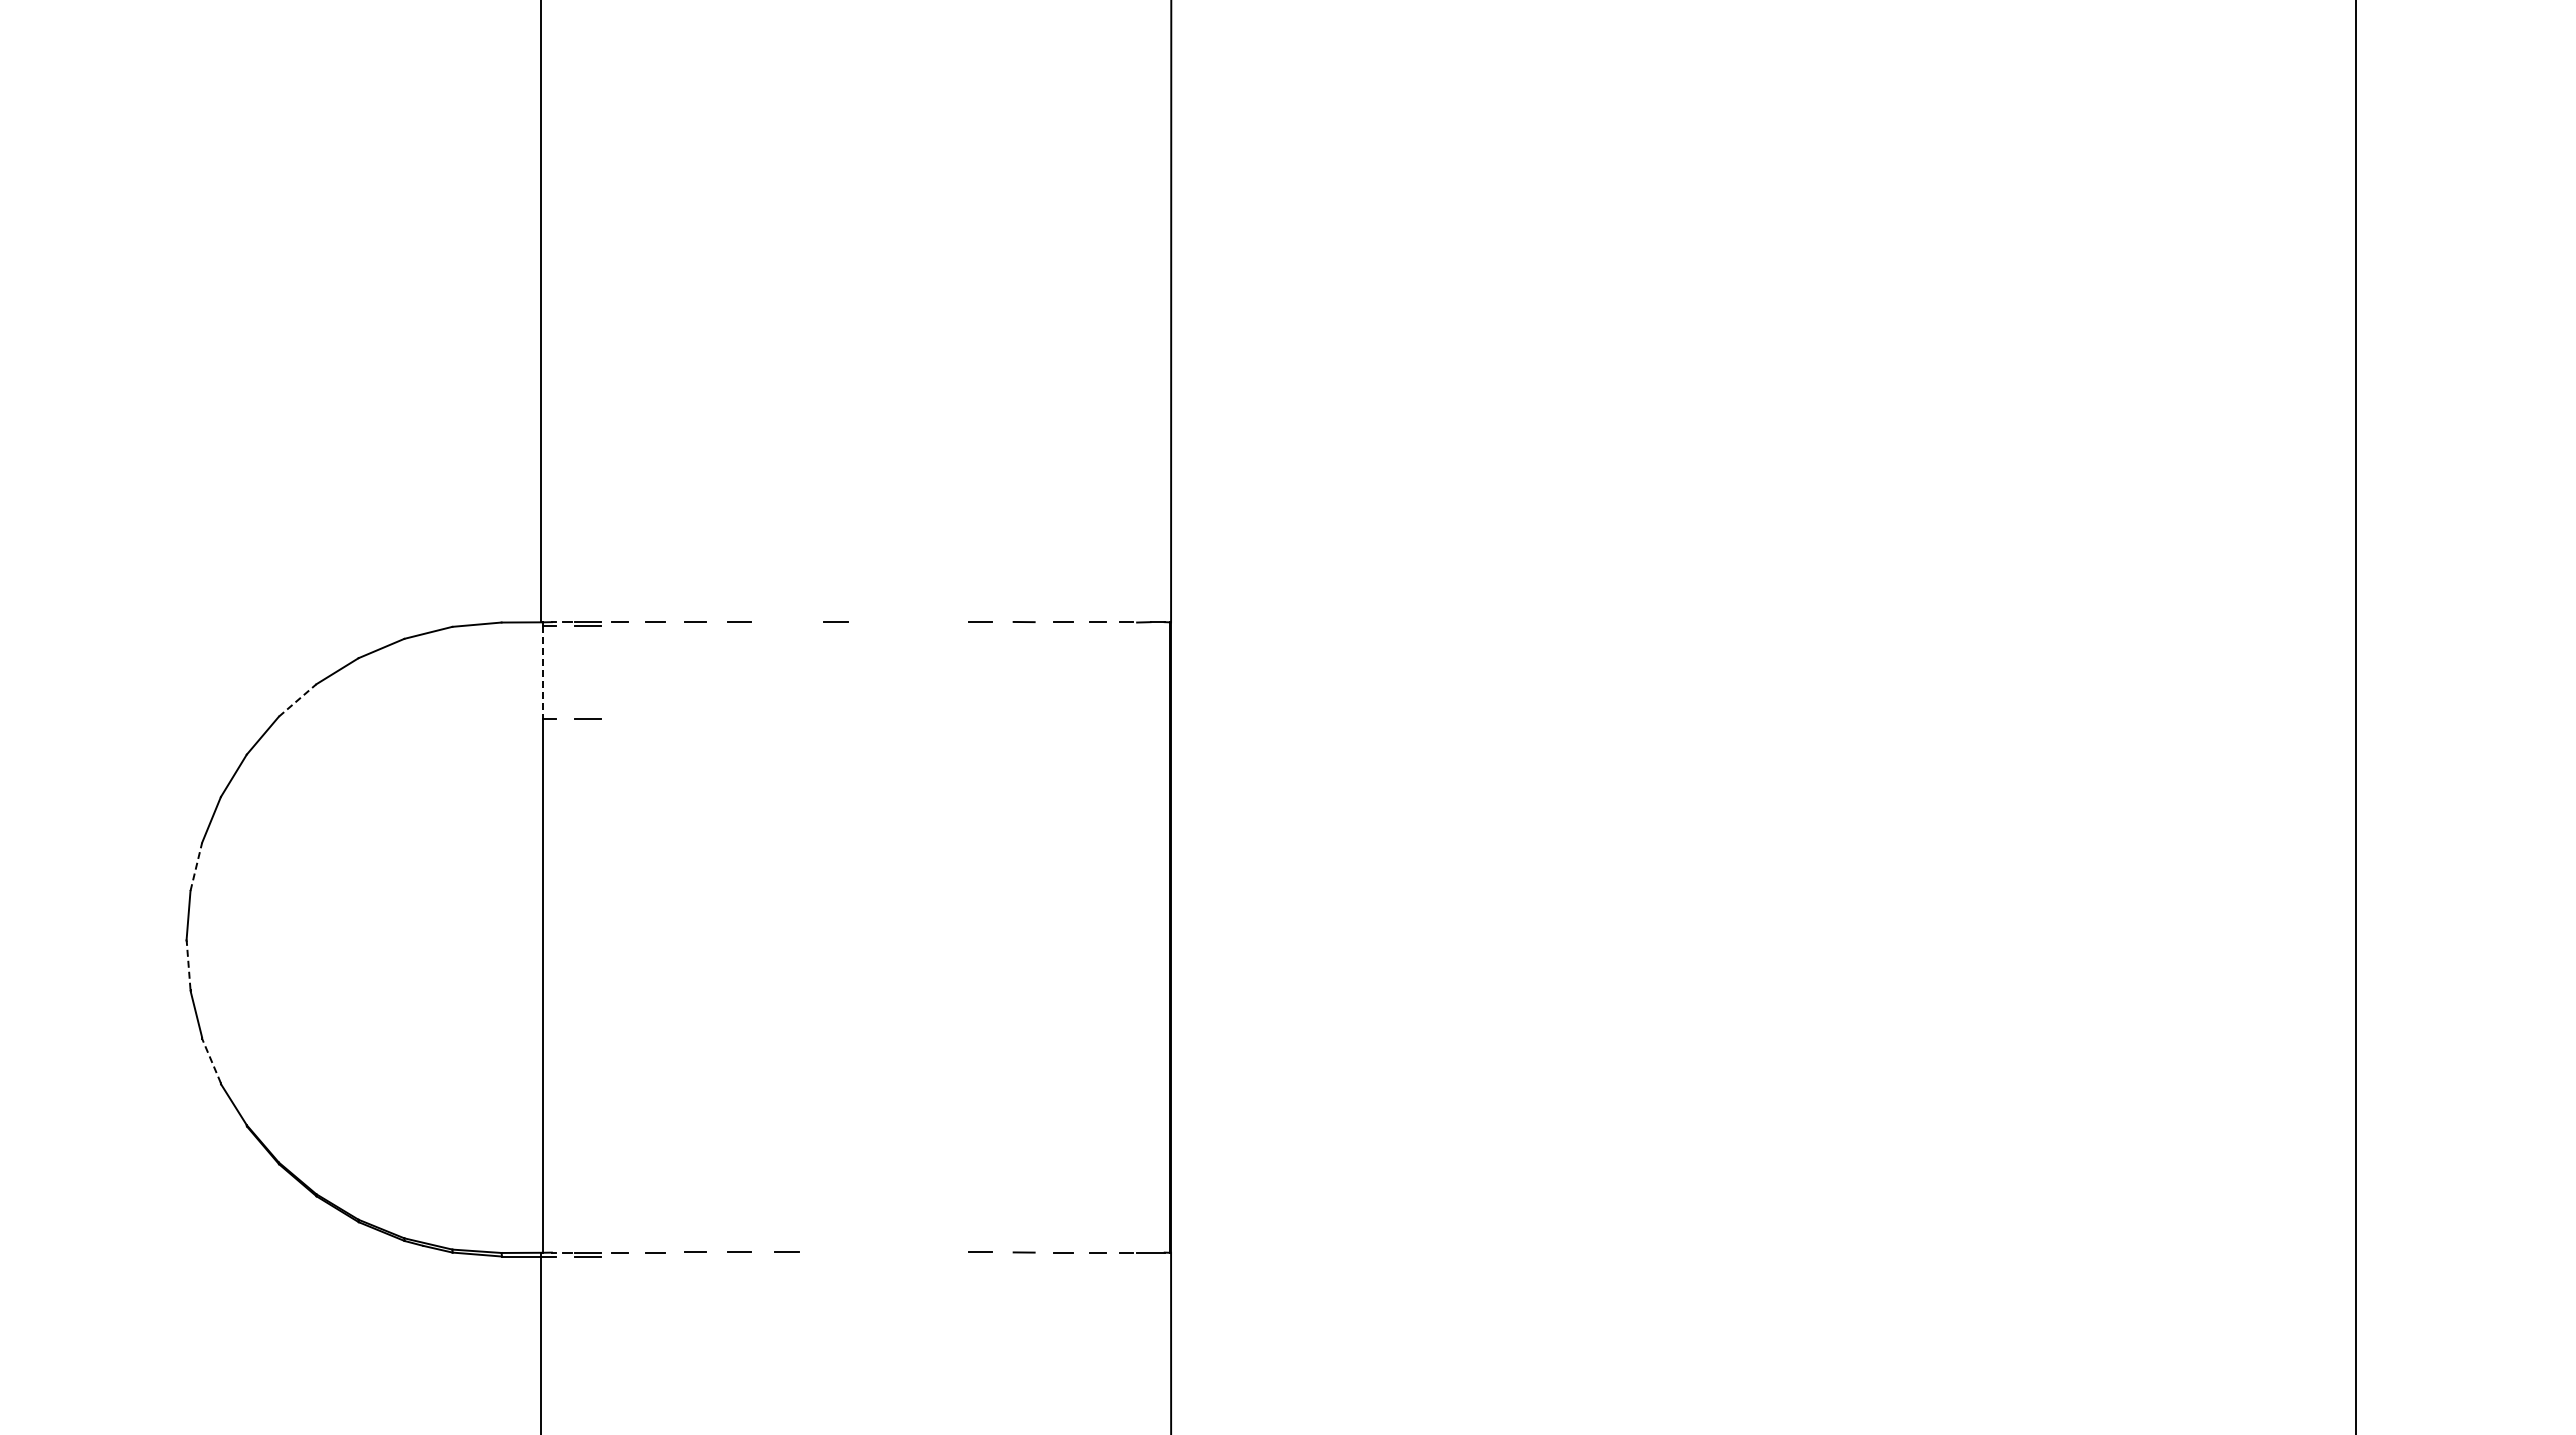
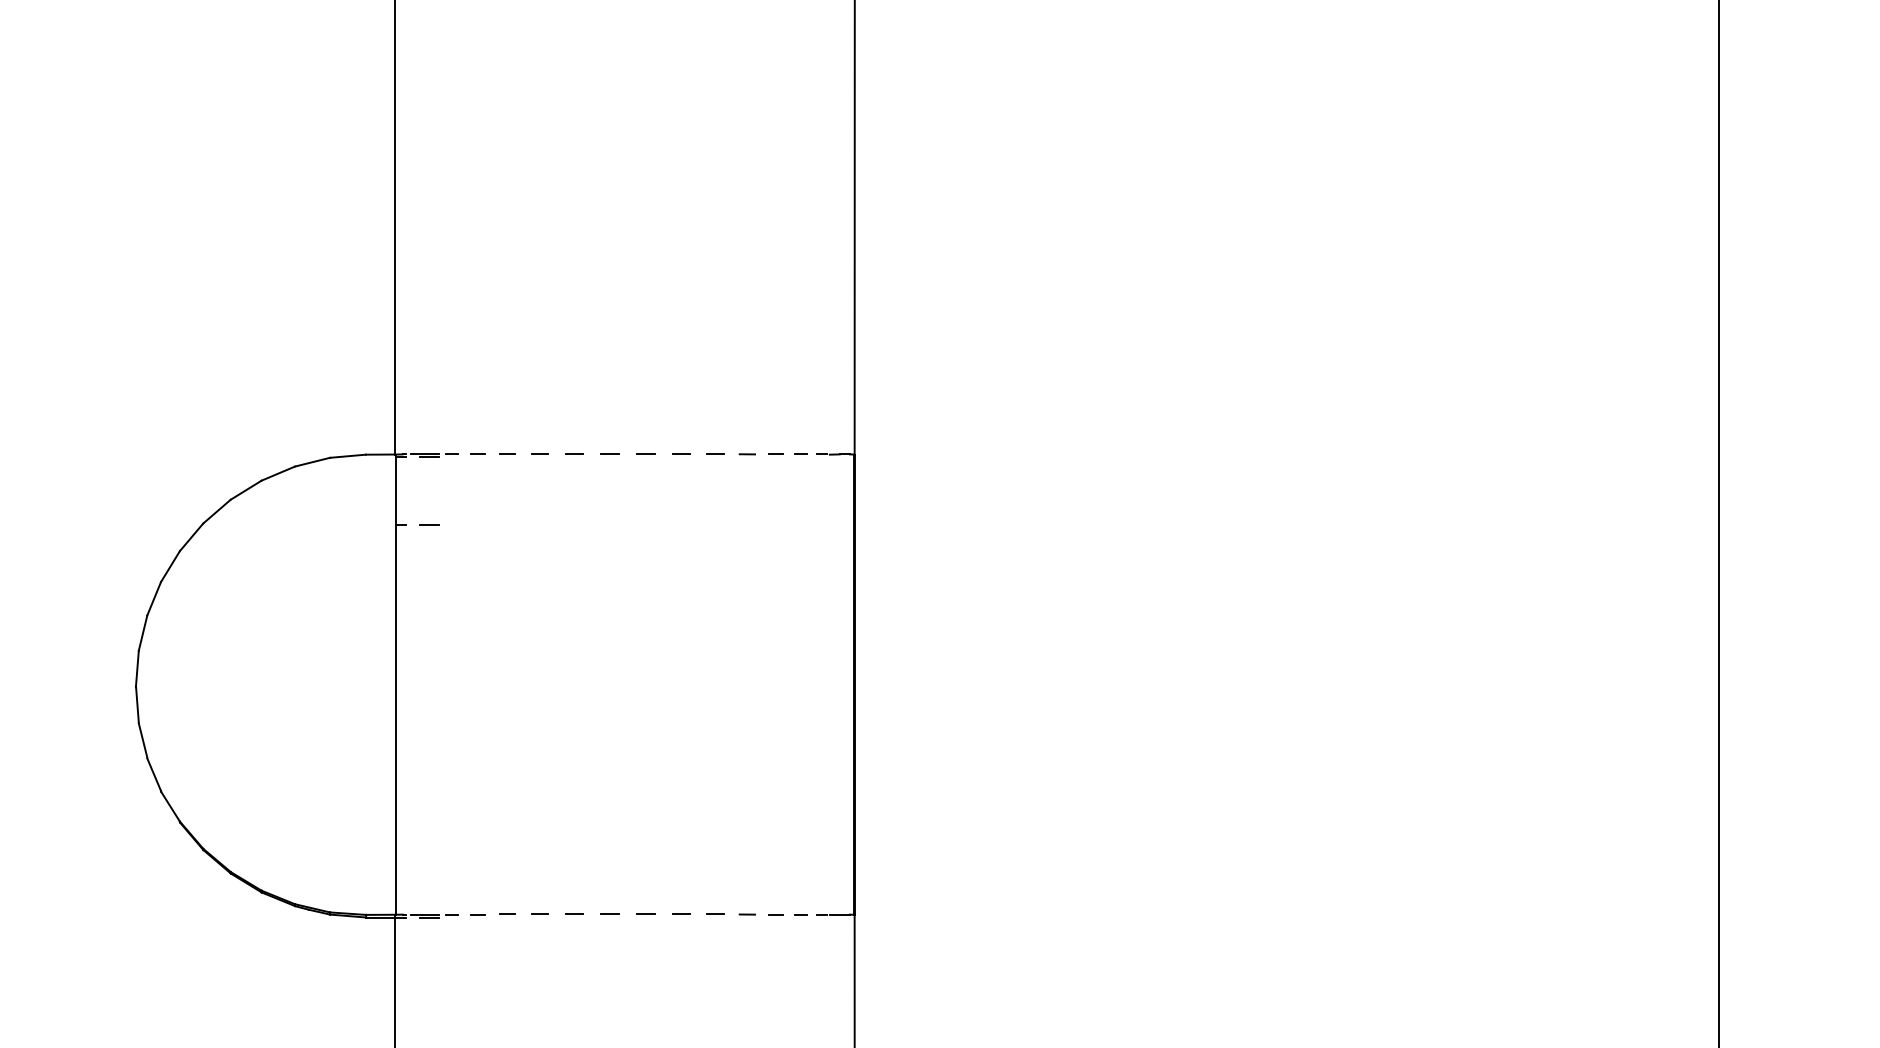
line: (786, 621) -> (573, 453), added
line: (884, 621) -> (645, 453), added
line: (933, 621) -> (681, 453), added
line: (542, 672) -> (395, 491), dashed -> solid
line: (297, 700) -> (216, 511), dashed -> solid
line: (196, 866) -> (143, 632), dashed -> solid
line: (188, 965) -> (137, 705), dashed -> solid
line: (211, 1060) -> (154, 774), dashed -> solid
line: (835, 1252) -> (609, 914), added
line: (884, 1252) -> (645, 914), added
line: (933, 1252) -> (681, 914), added

